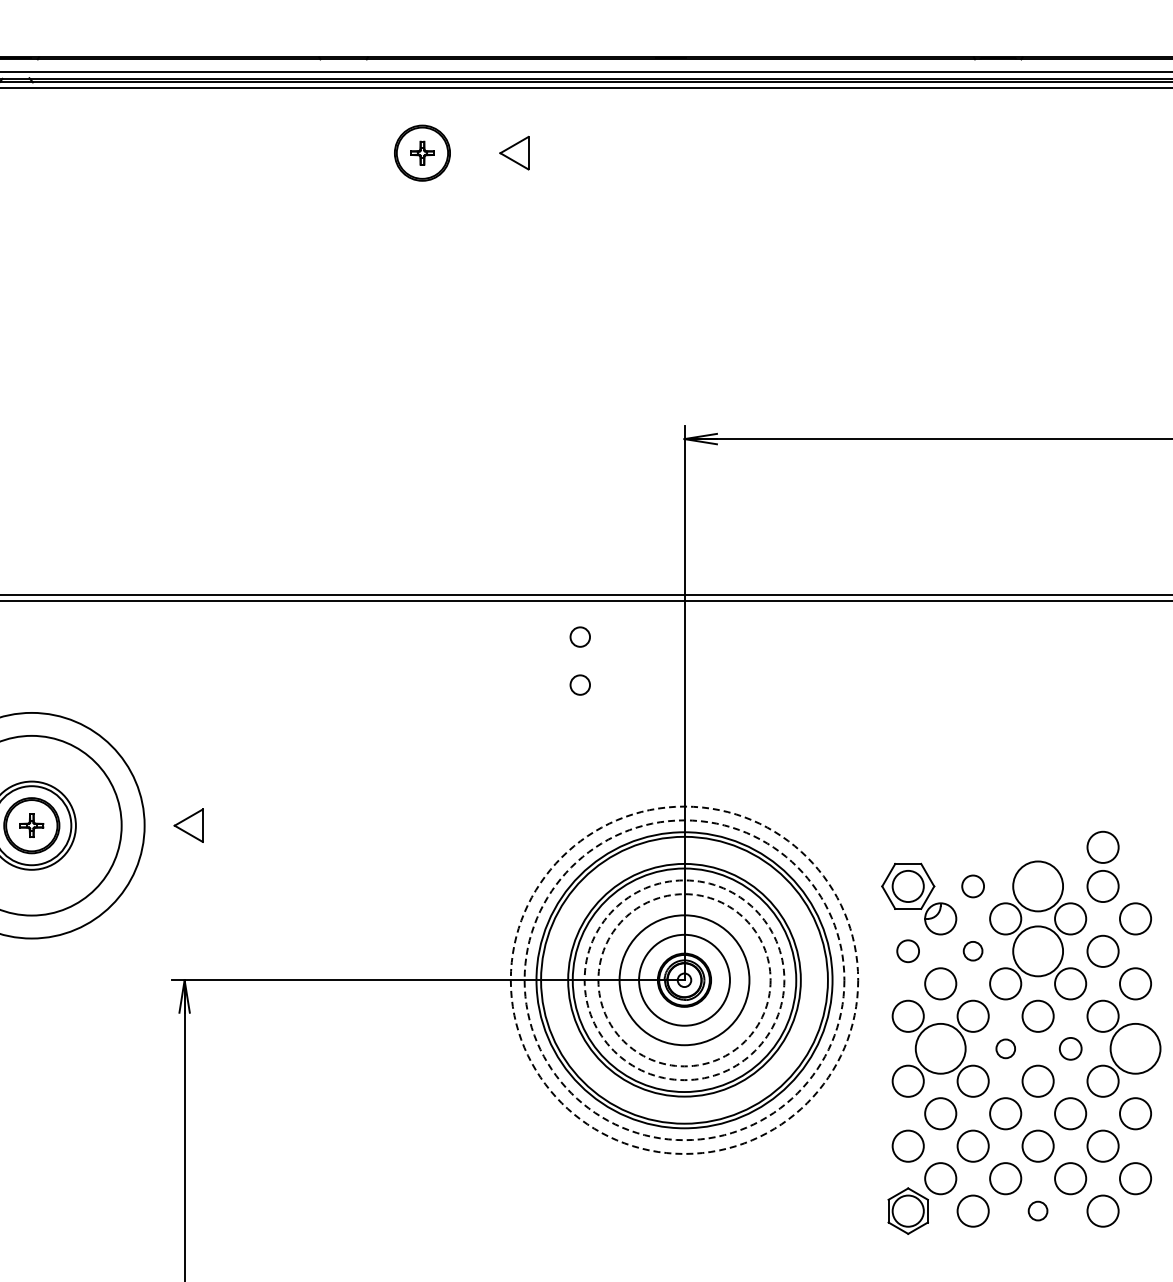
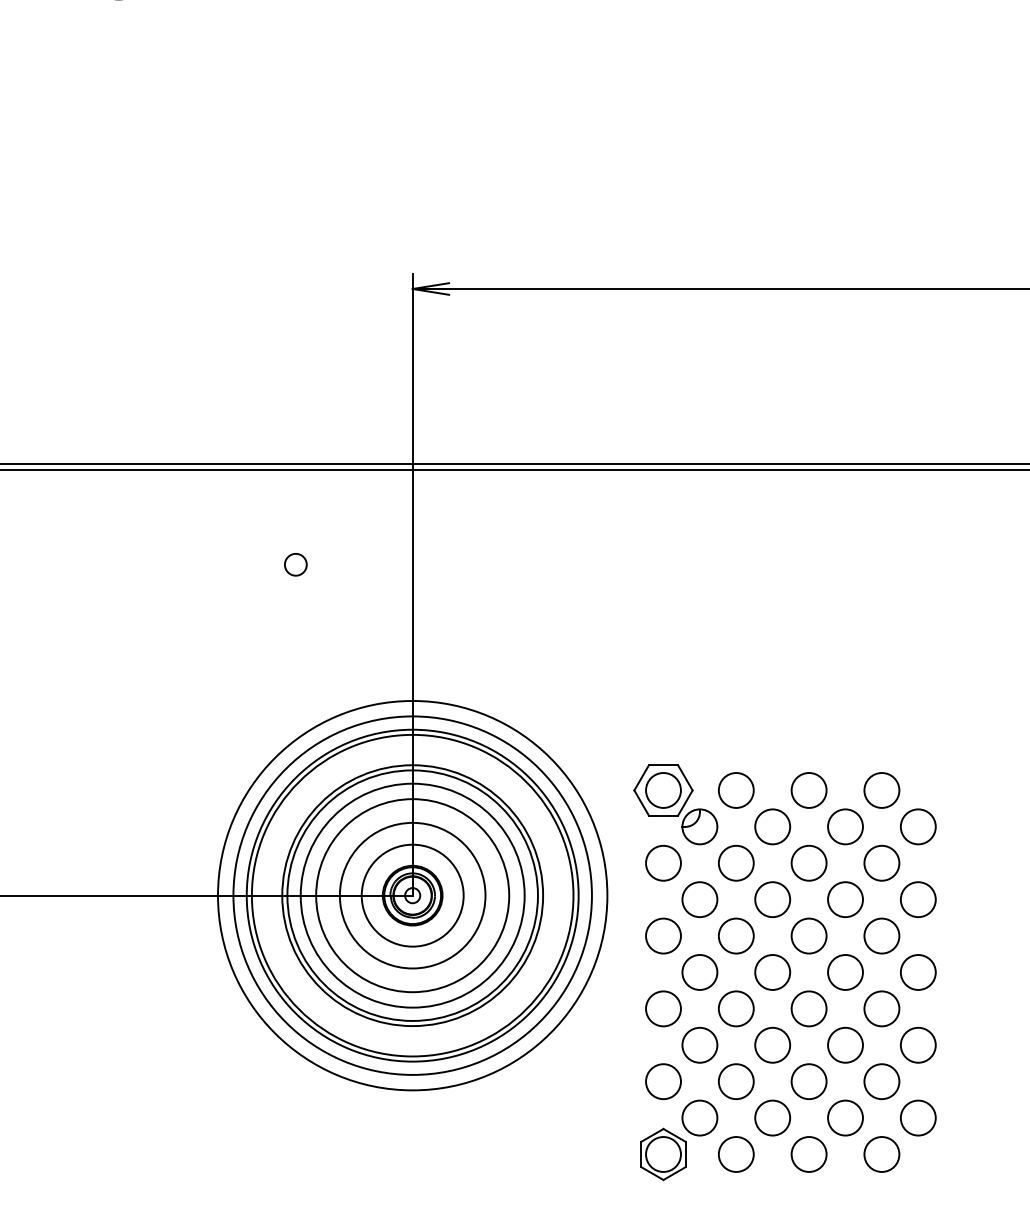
circle: (579, 636) -> (294, 510), removed
circle: (1102, 846) -> (881, 745), removed
circle: (972, 886) -> (735, 790), size x1.43
circle: (1037, 886) -> (808, 790), size x0.62
circle: (907, 950) -> (662, 862), size x1.43
circle: (972, 950) -> (735, 862), size x1.67
circle: (1037, 950) -> (808, 862), size x0.62
circle: (684, 979) -> (412, 894), dashed -> solid
circle: (684, 980) -> (412, 895), dashed -> solid
circle: (684, 980) -> (412, 895), dashed -> solid
circle: (684, 980) -> (412, 895), dashed -> solid
circle: (940, 1048) -> (699, 972), size x0.62
circle: (1005, 1048) -> (772, 972), size x1.67
circle: (1070, 1048) -> (845, 972), size x1.43
circle: (1135, 1048) -> (918, 972), size x0.62
circle: (1037, 1210) -> (808, 1153), size x1.67

